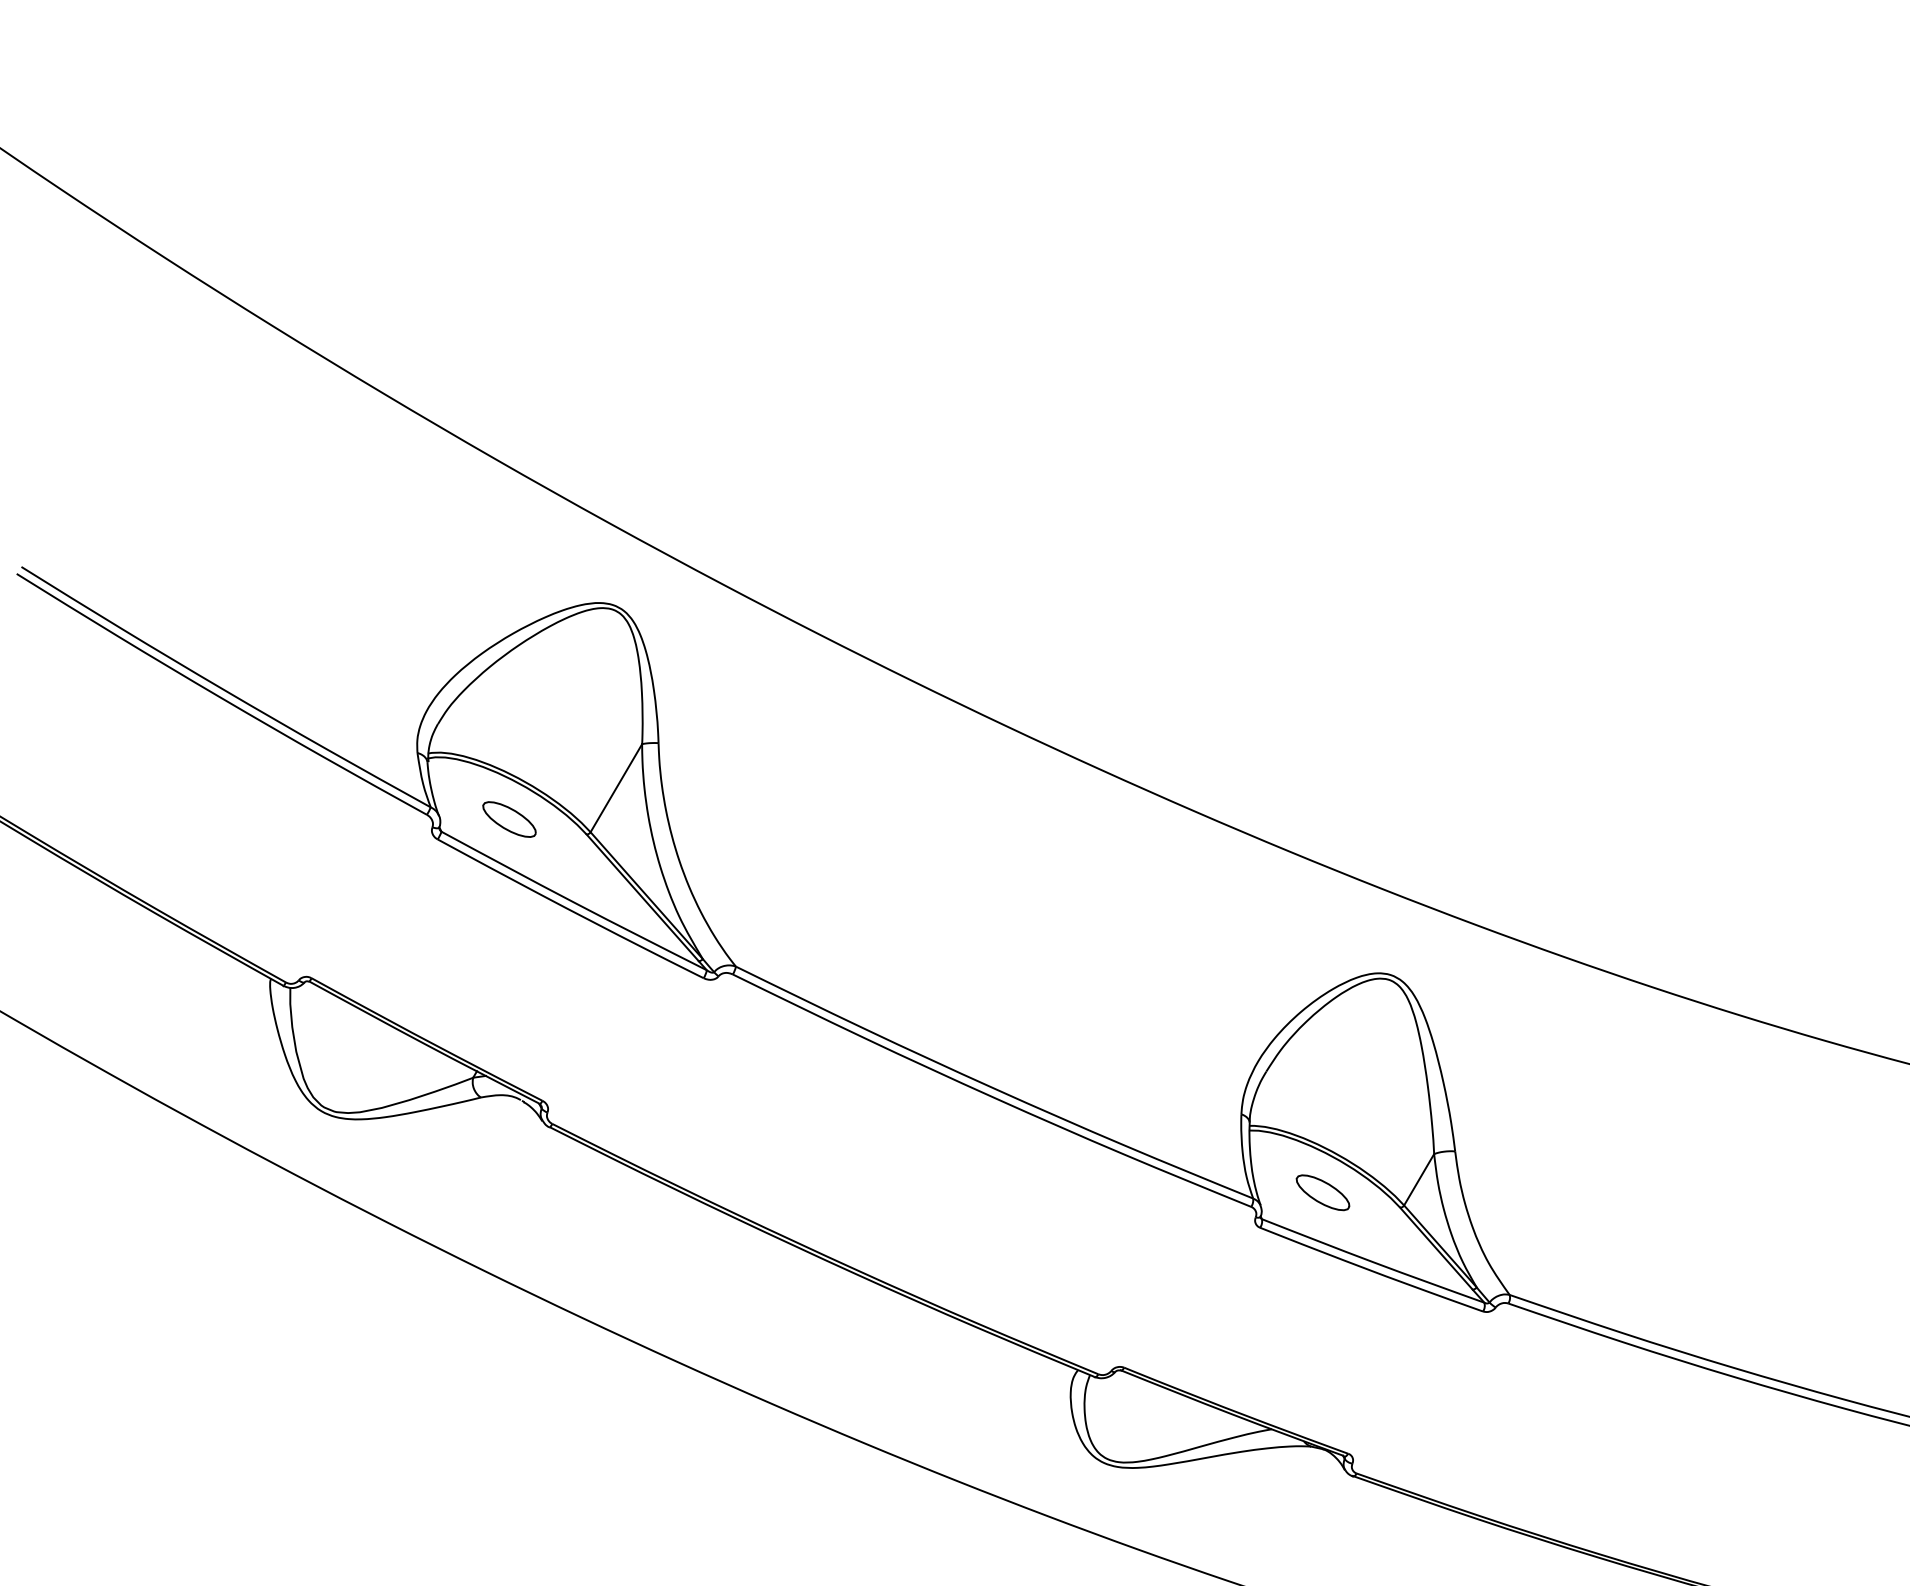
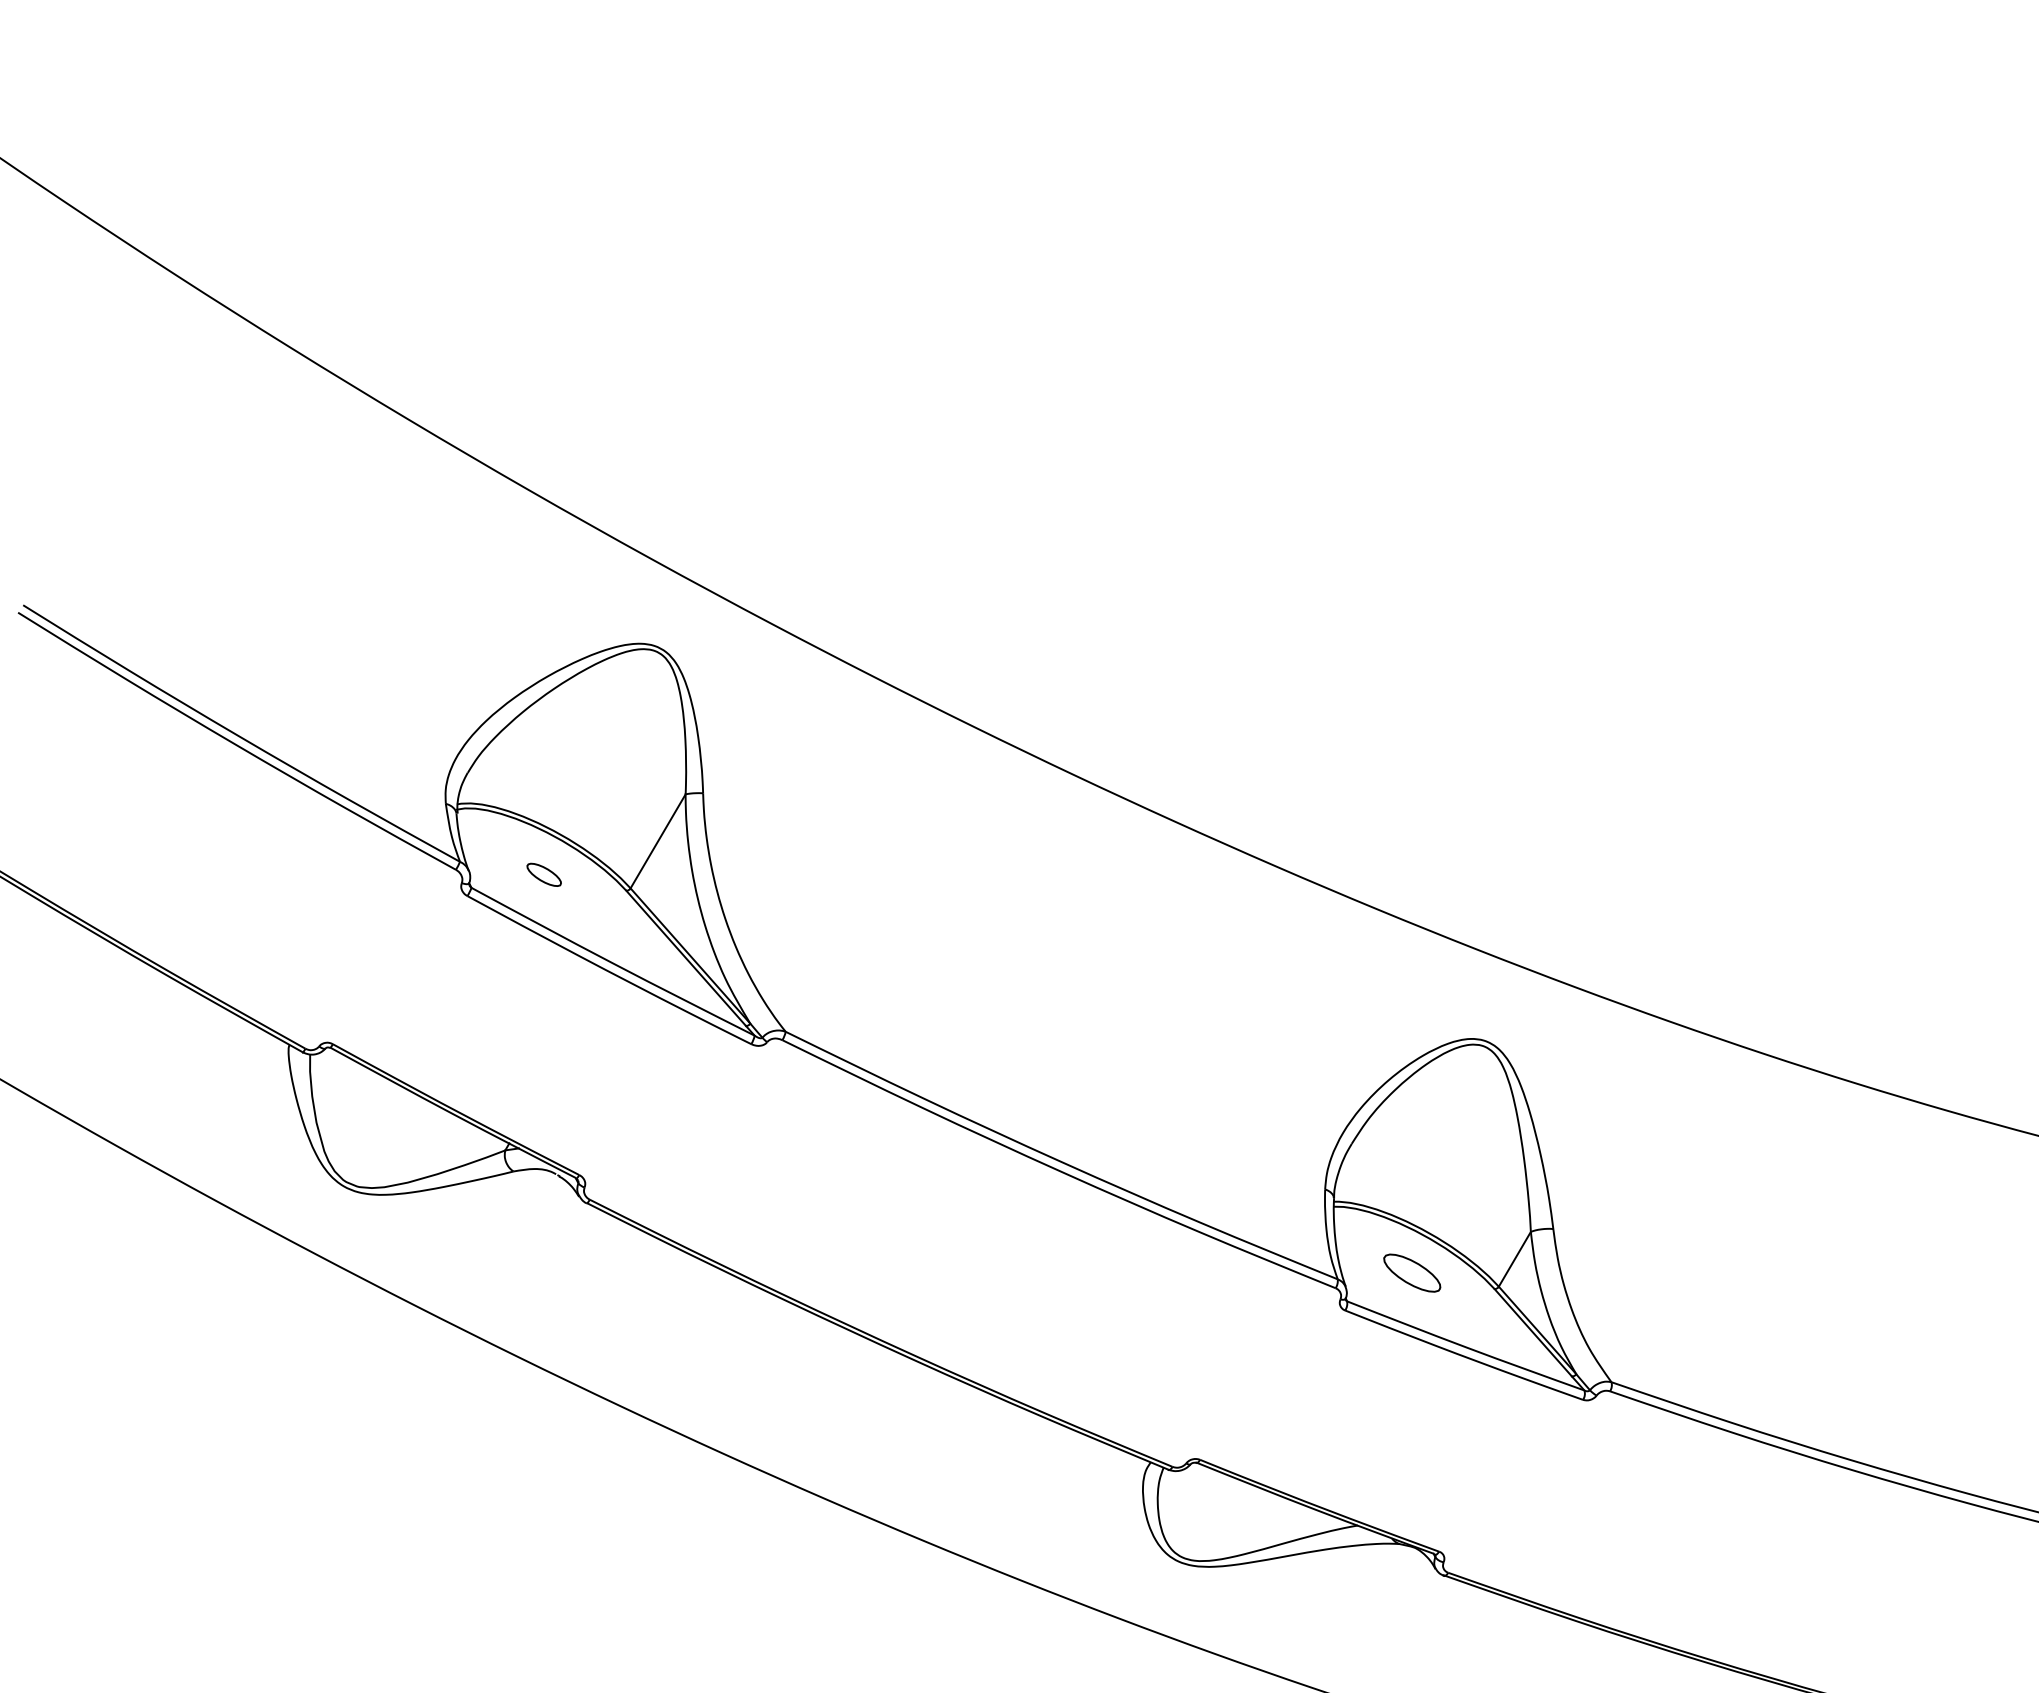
part: (509, 819) -> (544, 874), size x0.6

